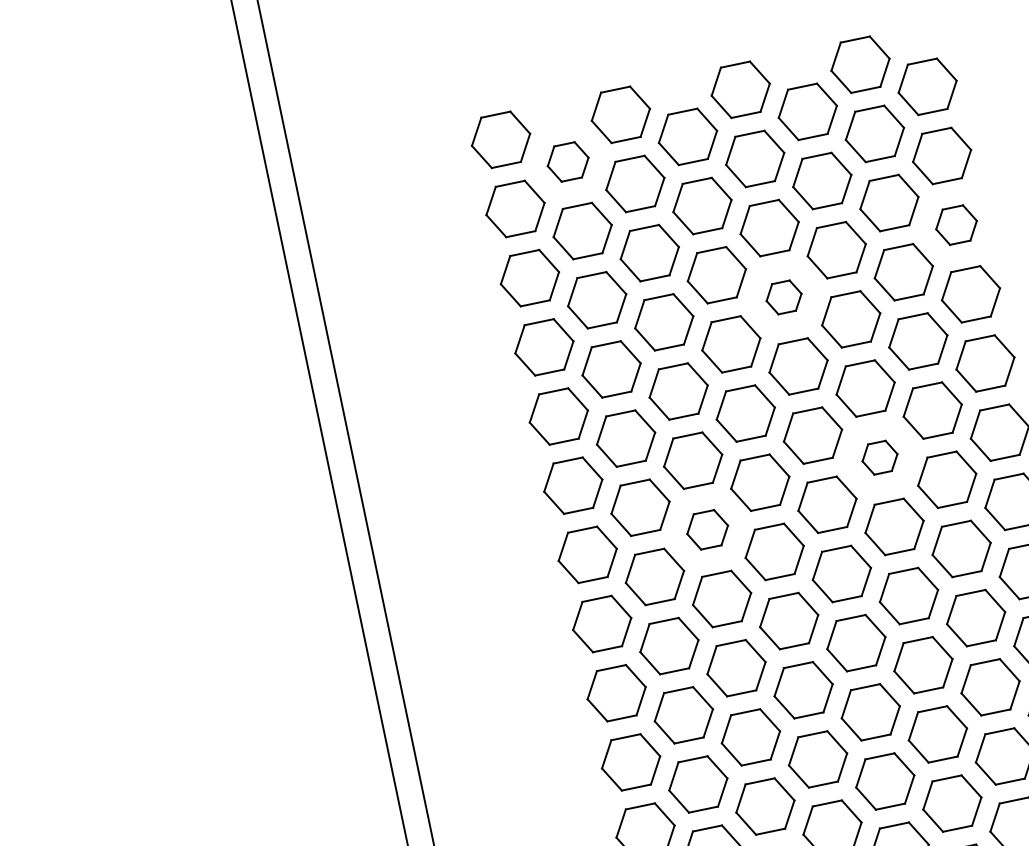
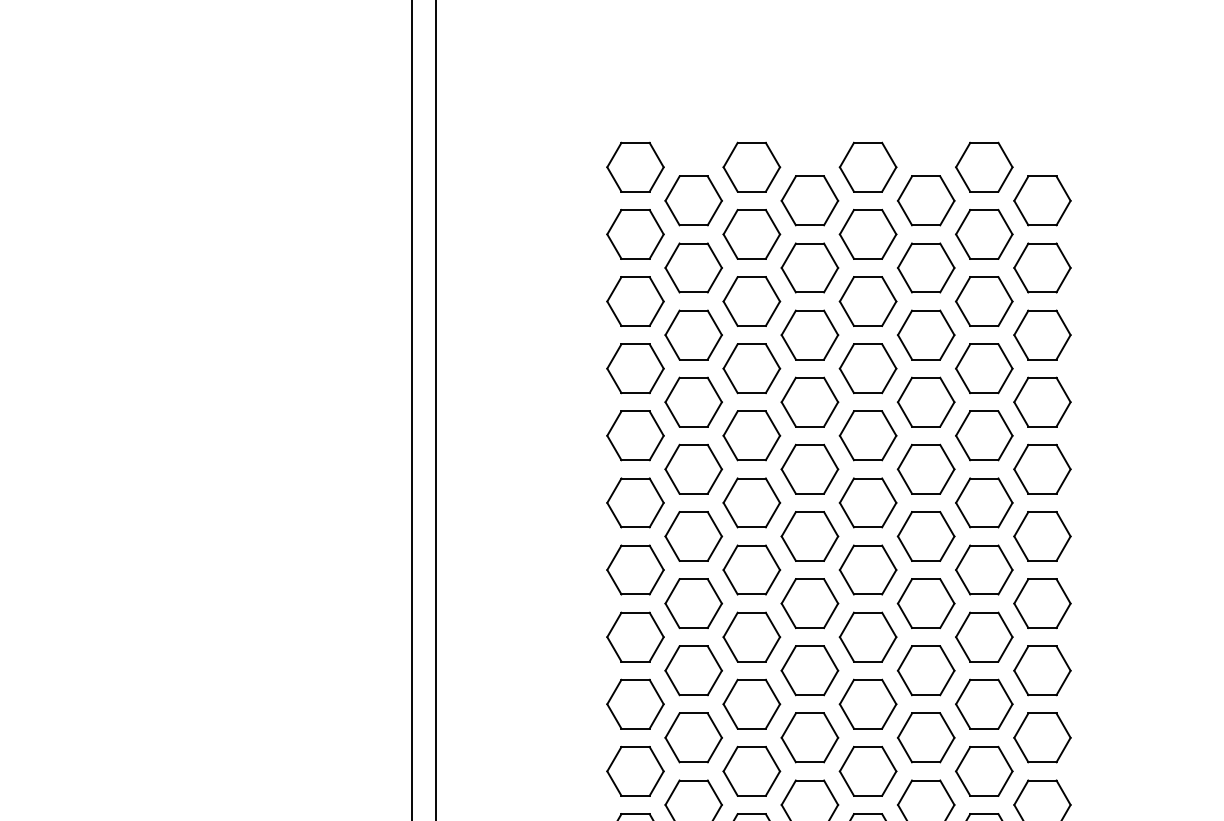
part: (567, 161) -> (693, 200), size x1.43
part: (956, 224) -> (1042, 334), size x1.43
part: (783, 297) -> (867, 368), size x1.67
part: (879, 457) -> (925, 536), size x1.67
part: (707, 529) -> (751, 569), size x1.43

